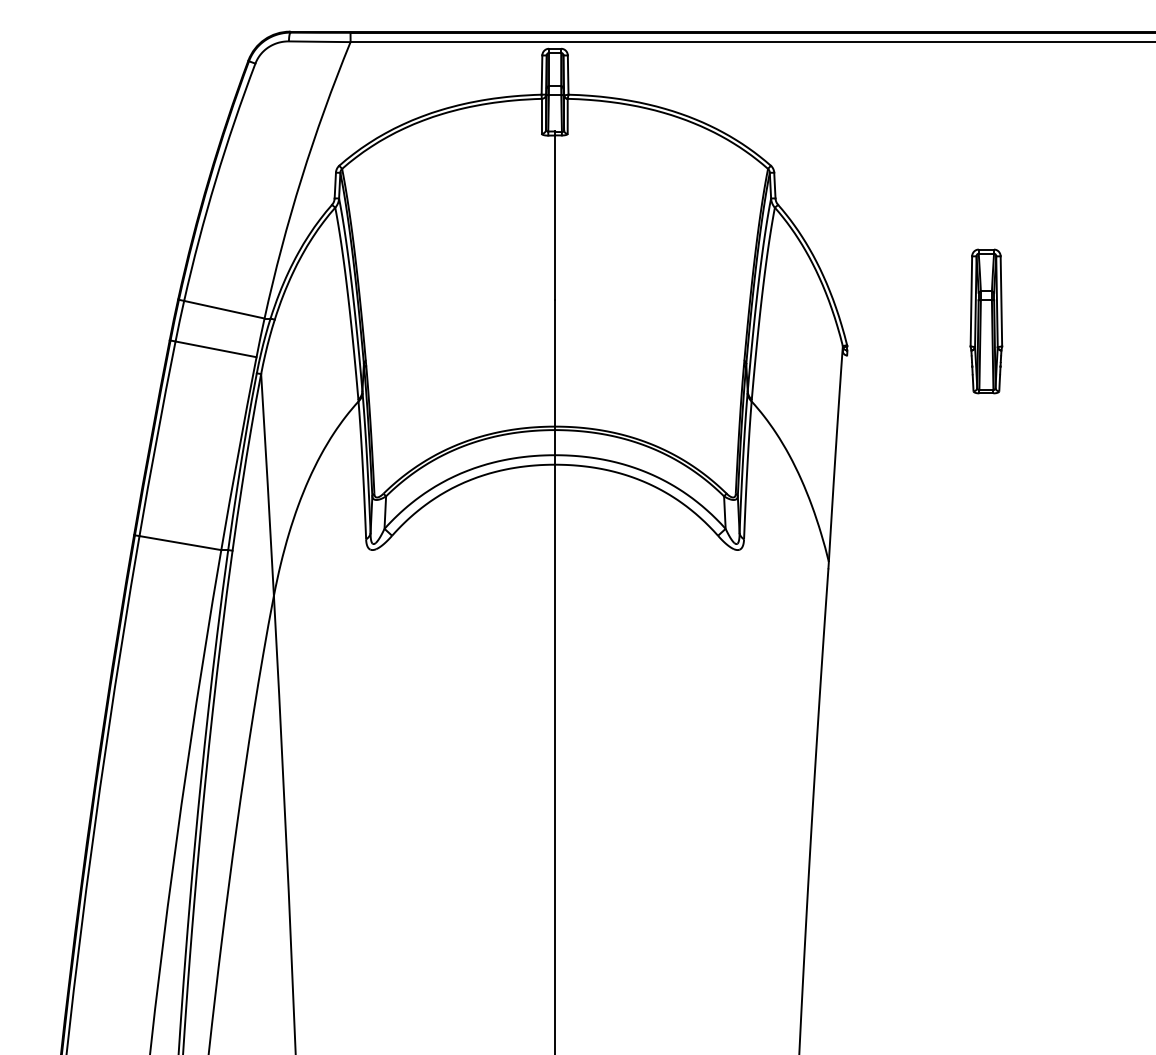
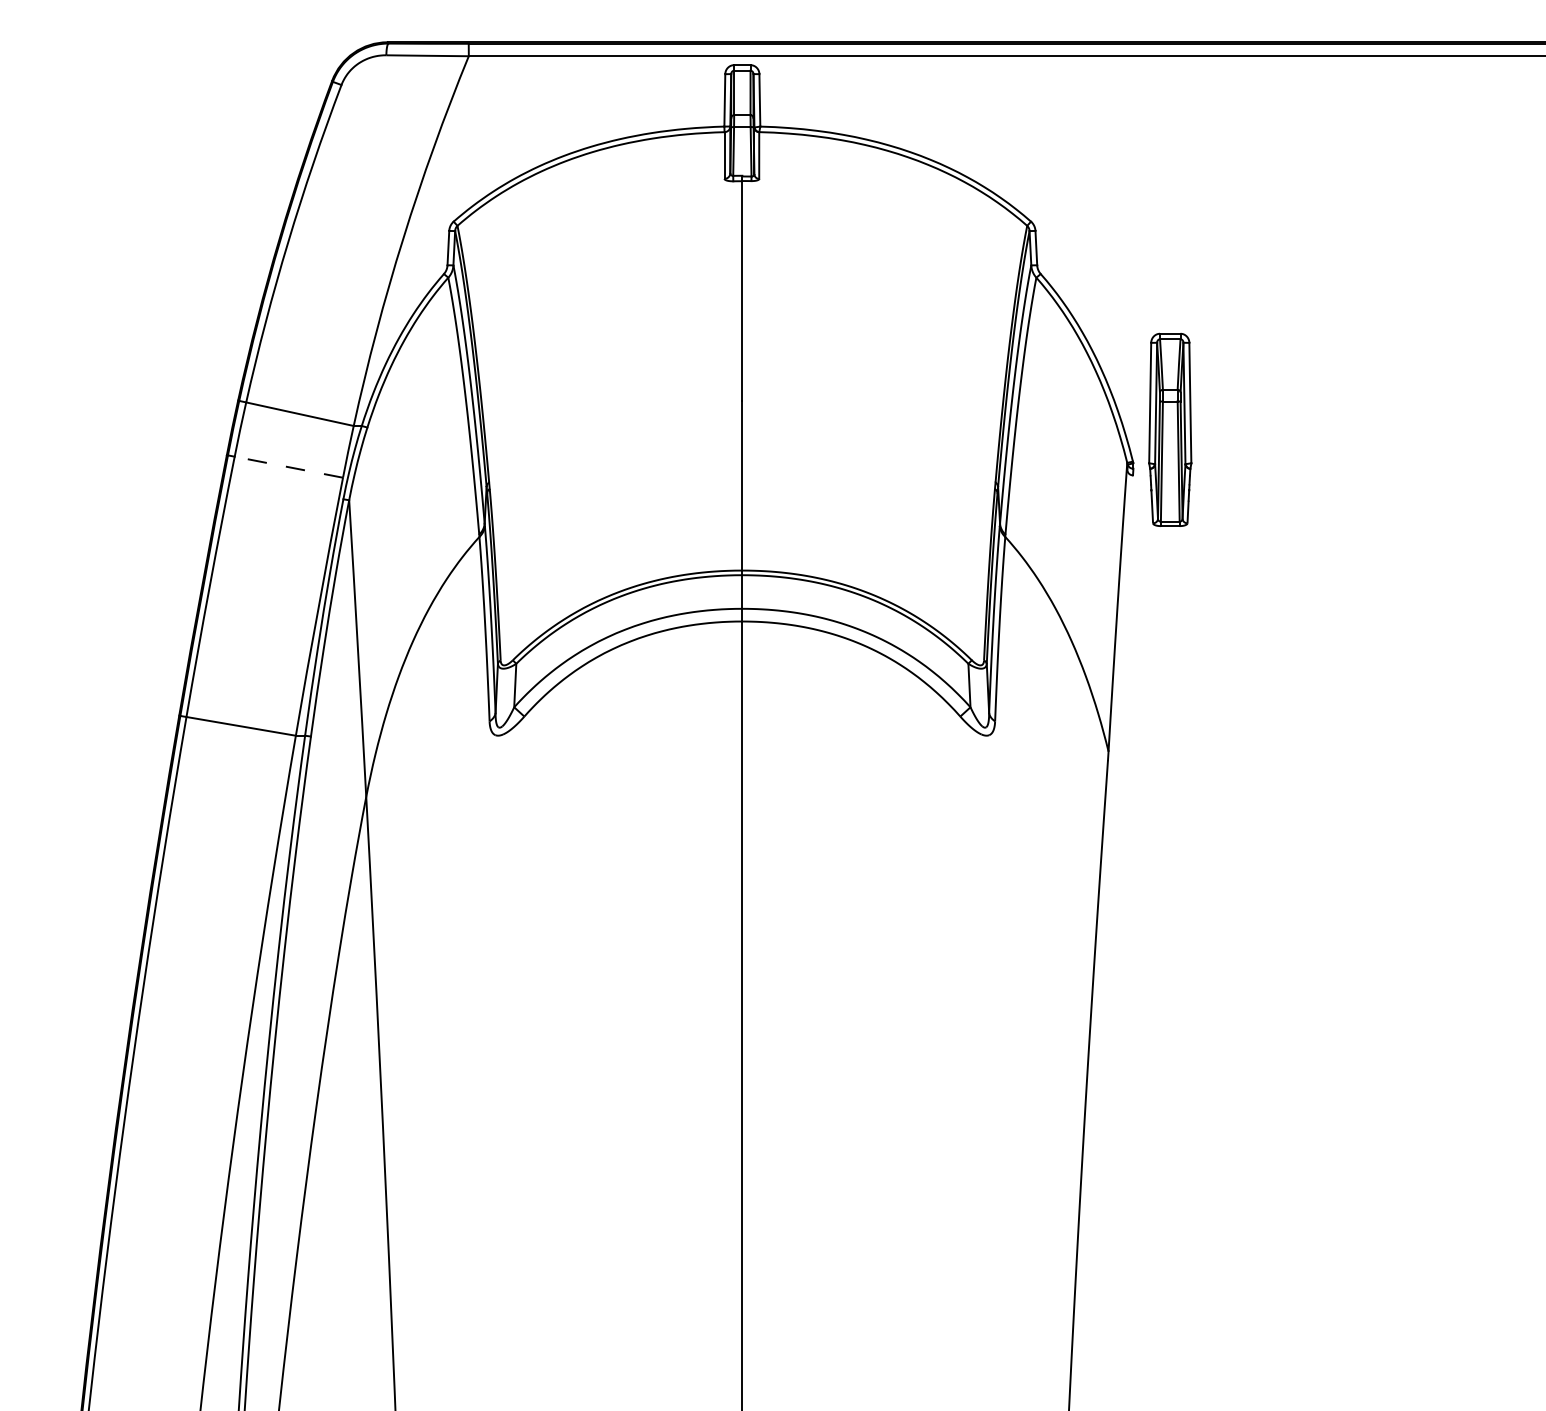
part: (986, 321) -> (1170, 429), moved
line: (215, 349) -> (288, 467), solid -> dashed

